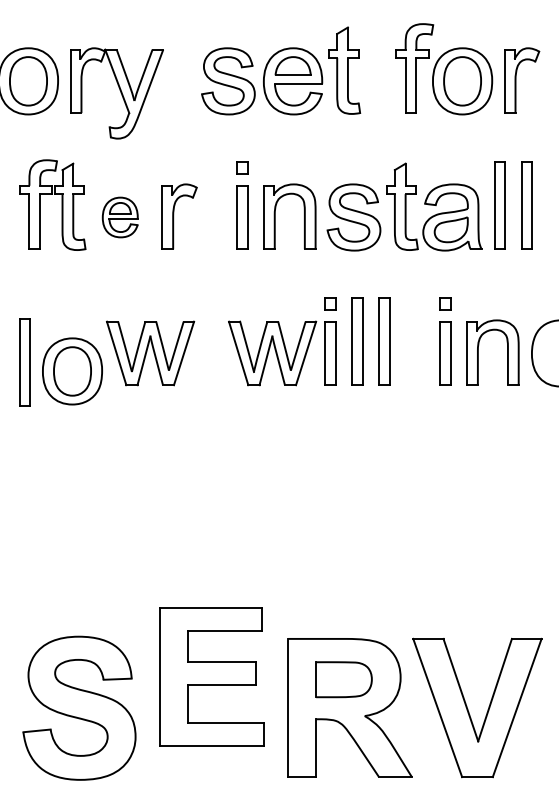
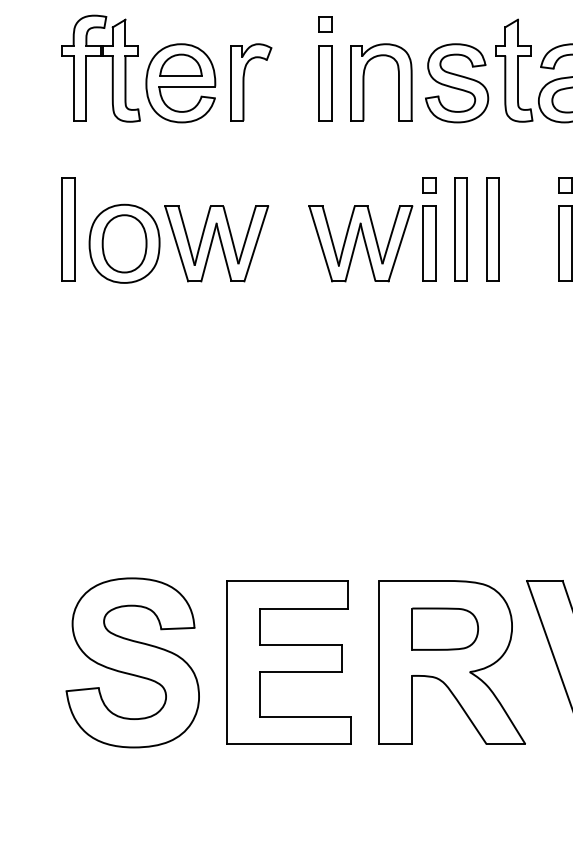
part: (120, 217) -> (181, 83), size x1.67
part: (24, 362) -> (67, 229), moved
part: (72, 371) -> (124, 243), moved
part: (211, 676) -> (288, 661), moved

